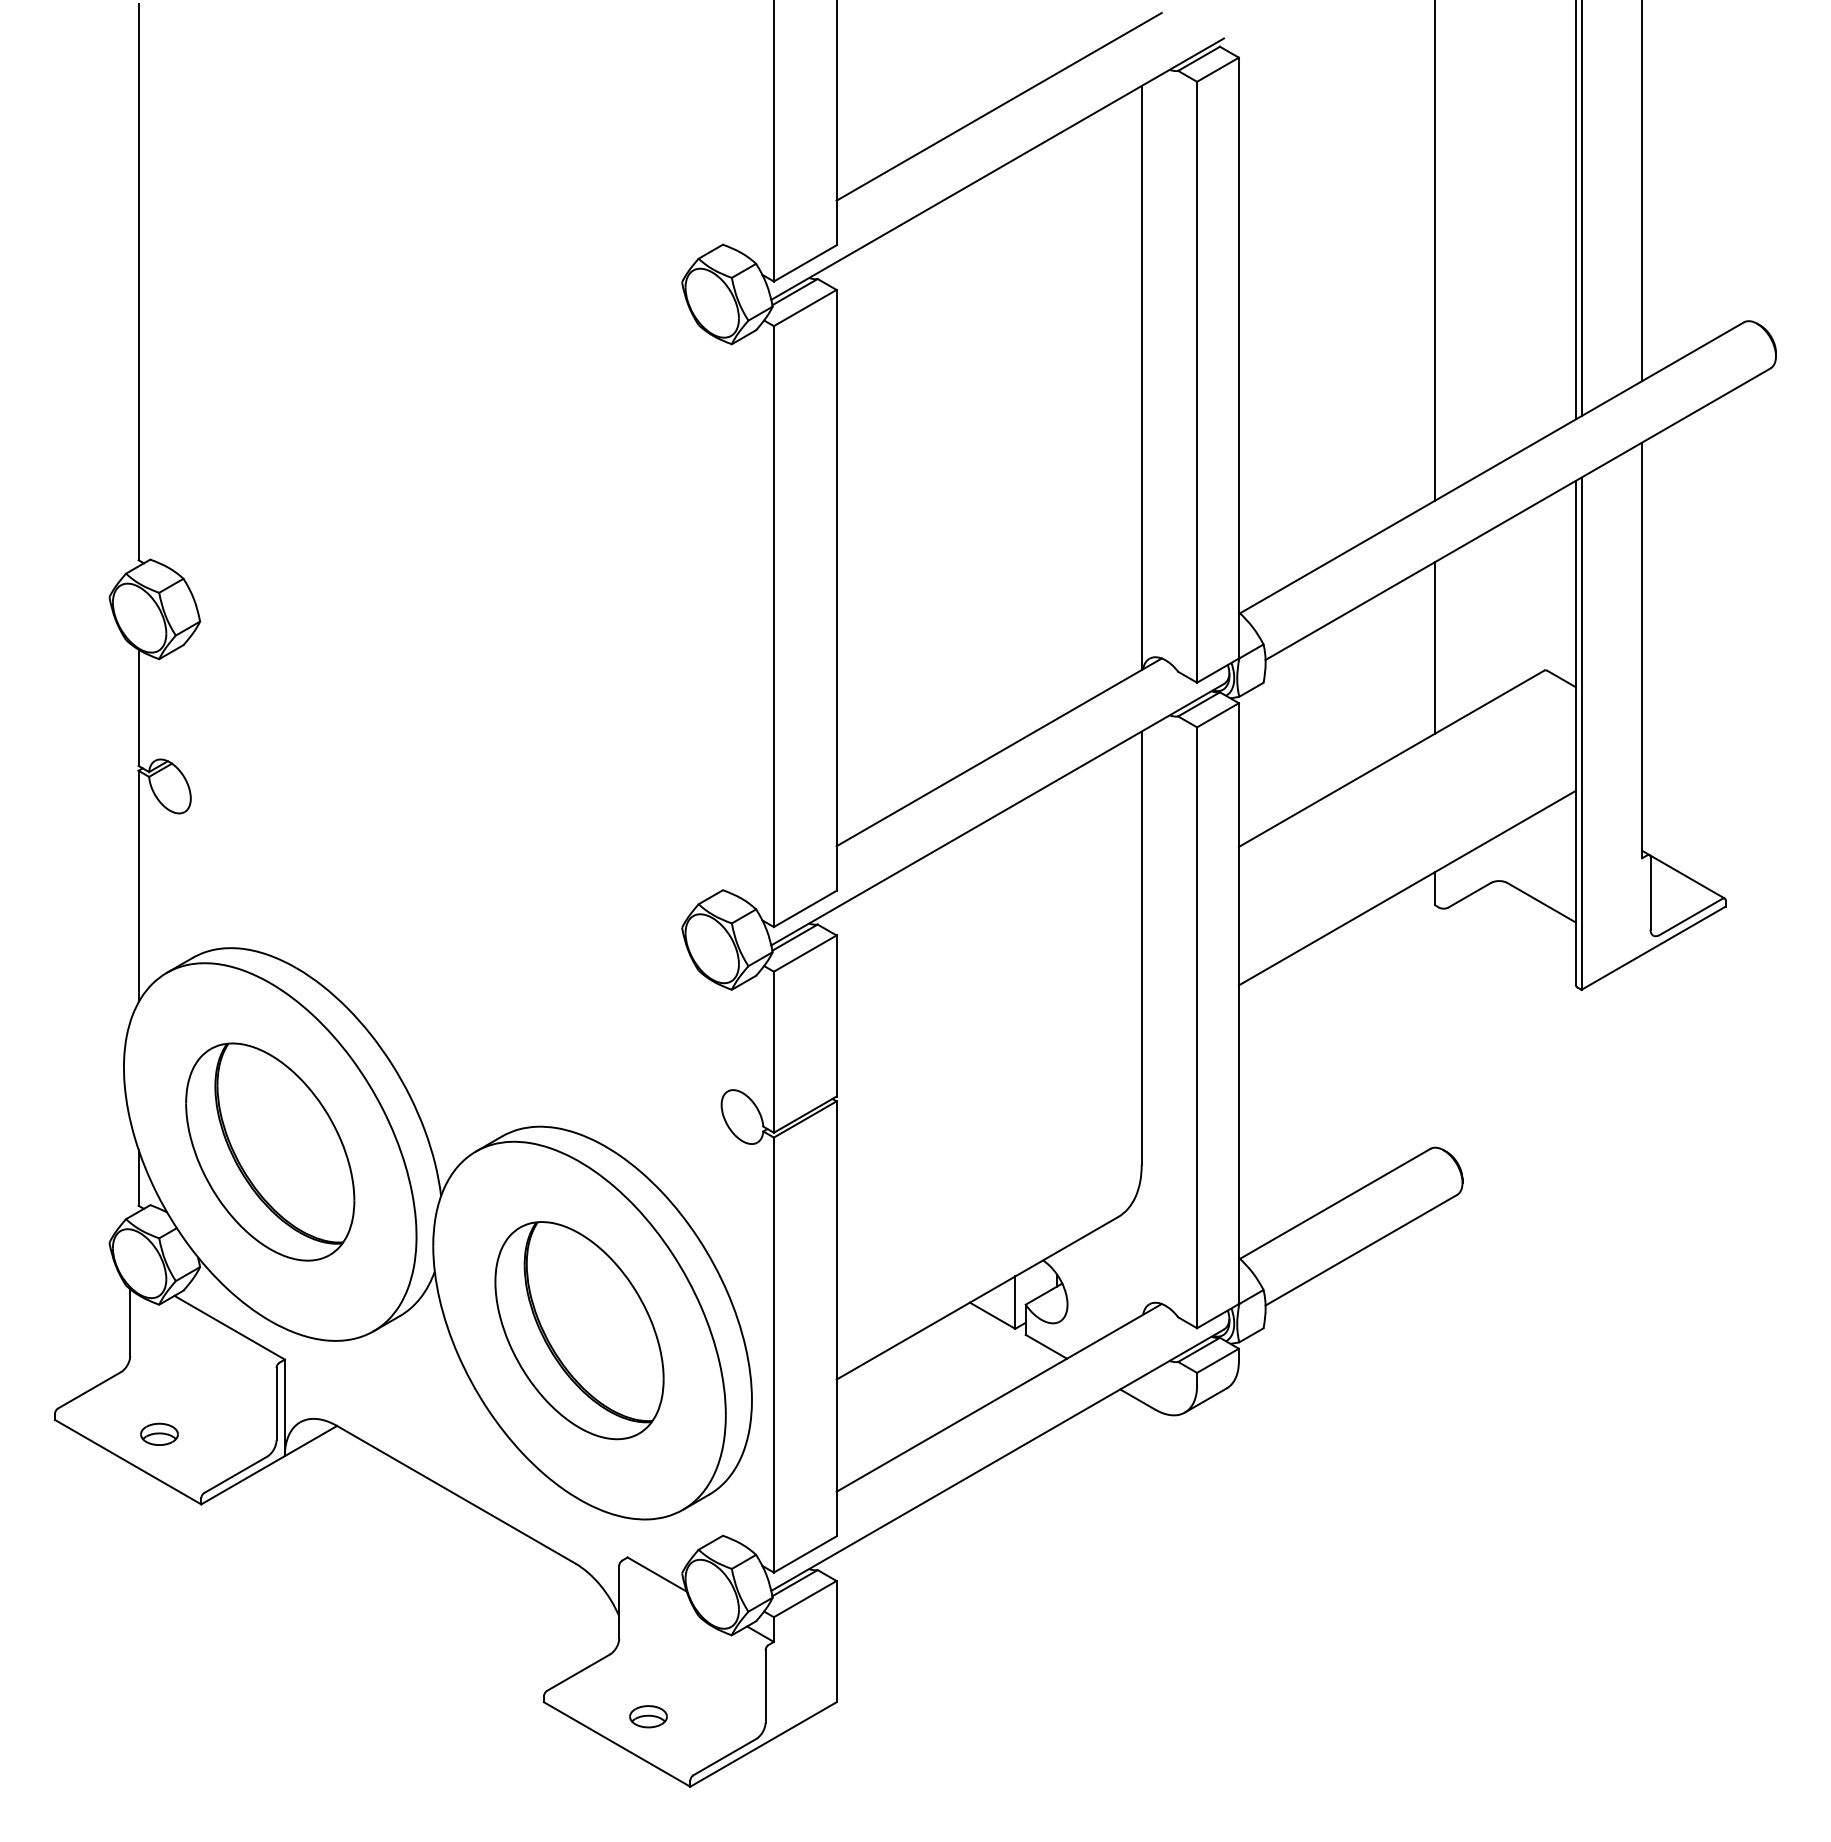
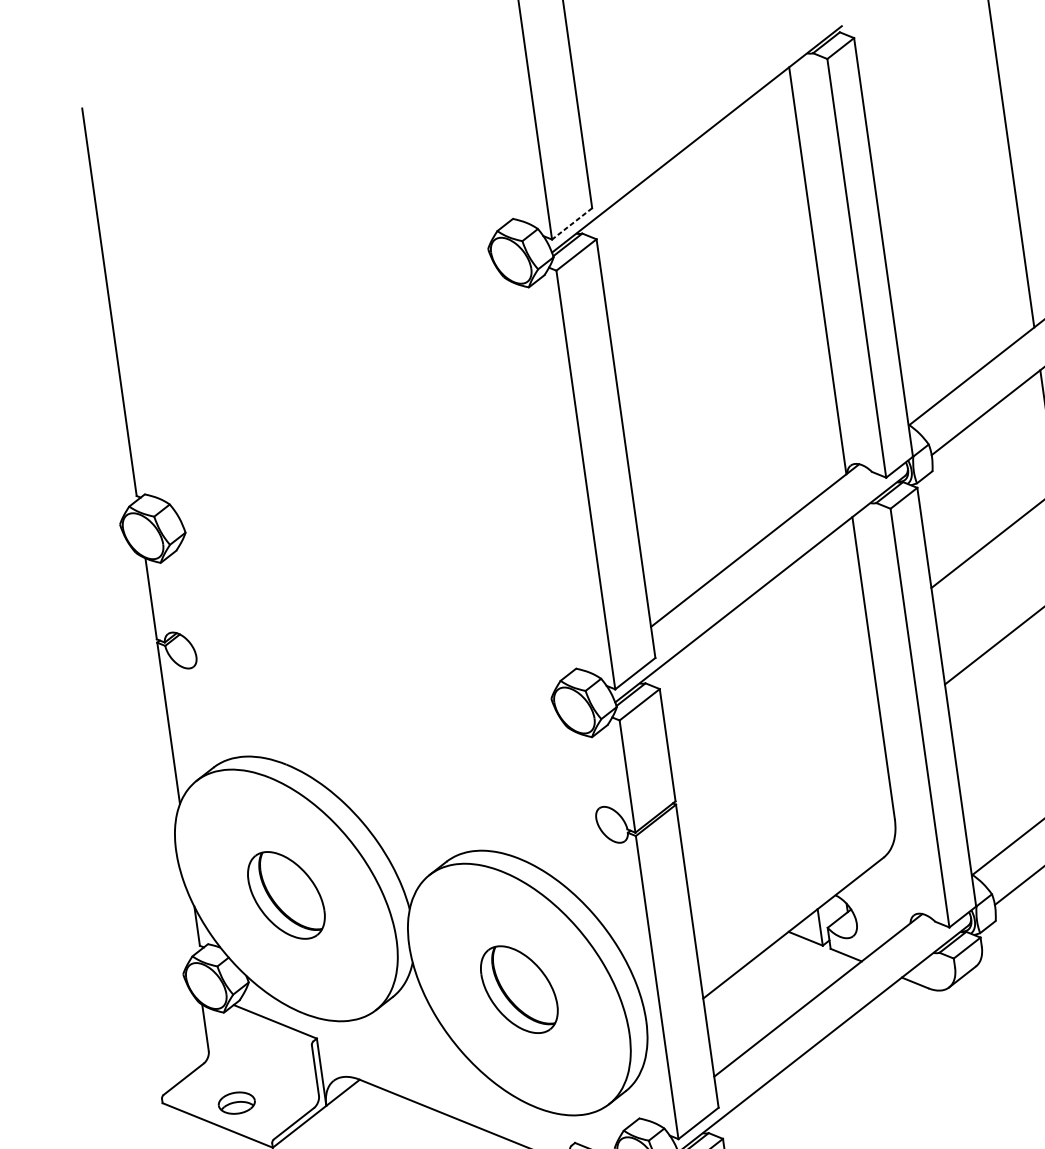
line: (998, 106) -> (691, 95), removed
line: (804, 263) -> (571, 224), solid -> dashed
part: (270, 1151) -> (286, 895), size x0.6
part: (579, 1330) -> (519, 989), size x0.6
part: (159, 1433) -> (236, 1102), size x1.4

